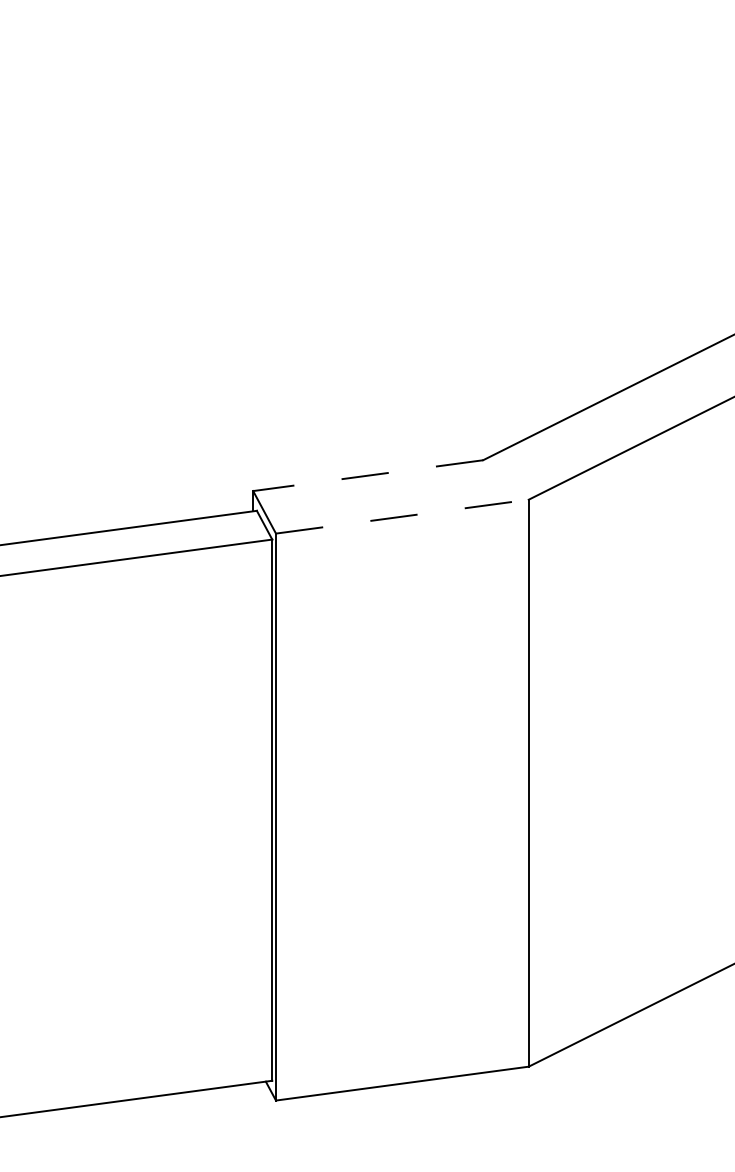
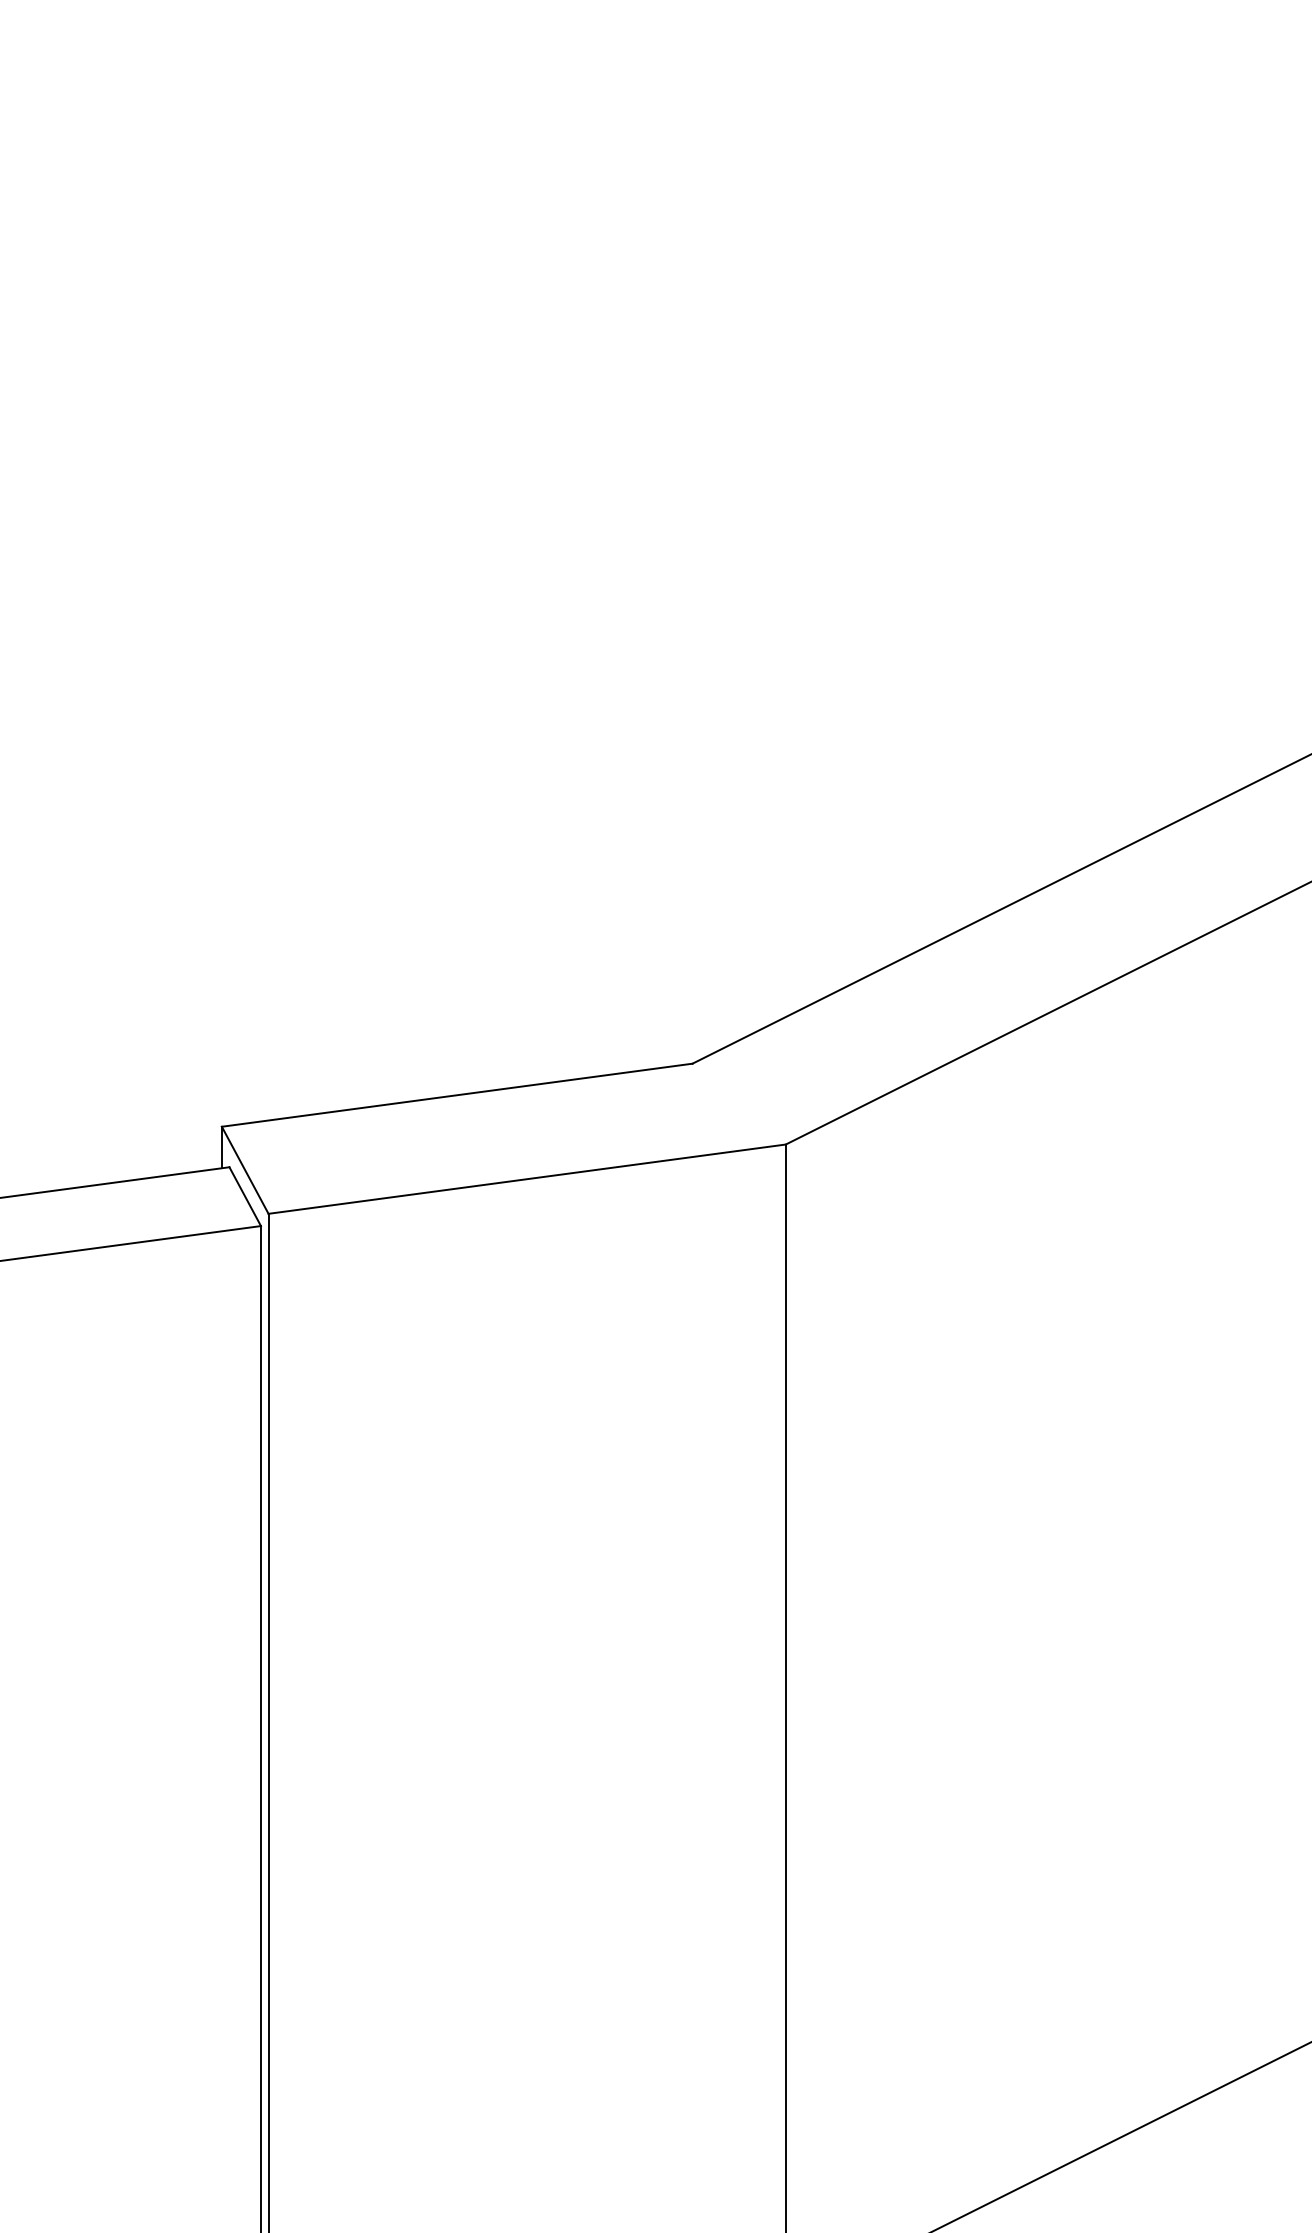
line: (367, 475) -> (455, 1094), dashed -> solid
line: (402, 516) -> (527, 1178), dashed -> solid

